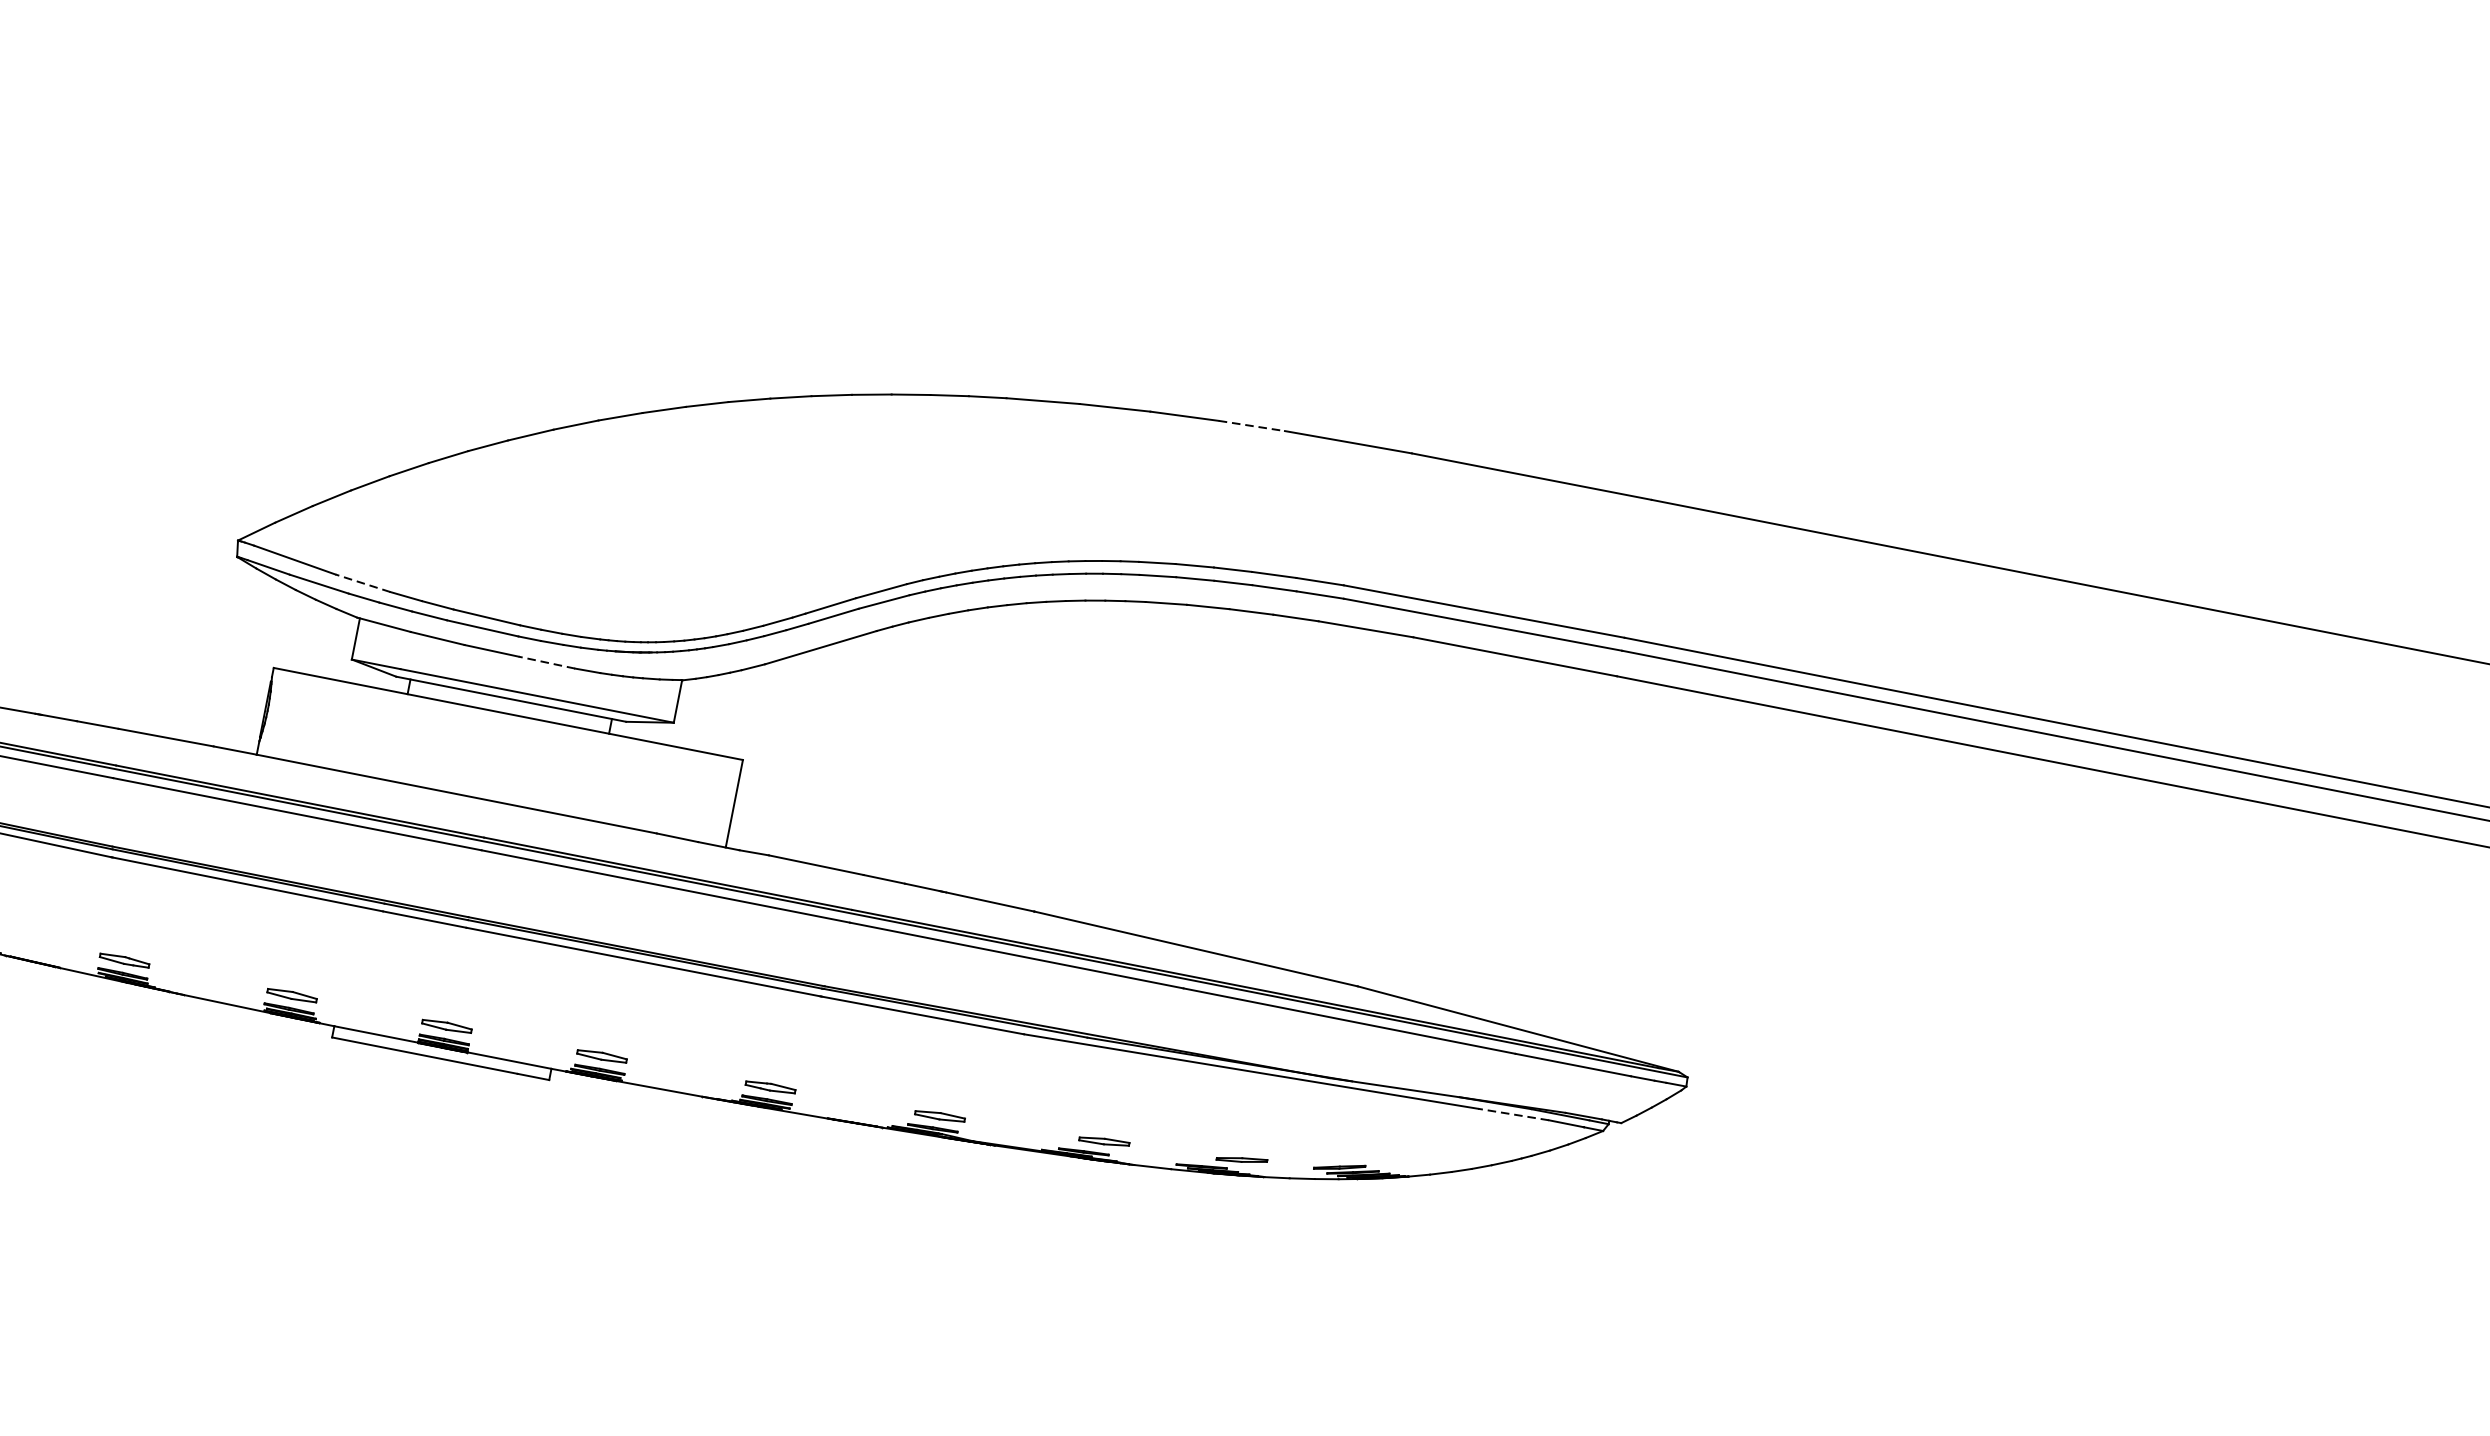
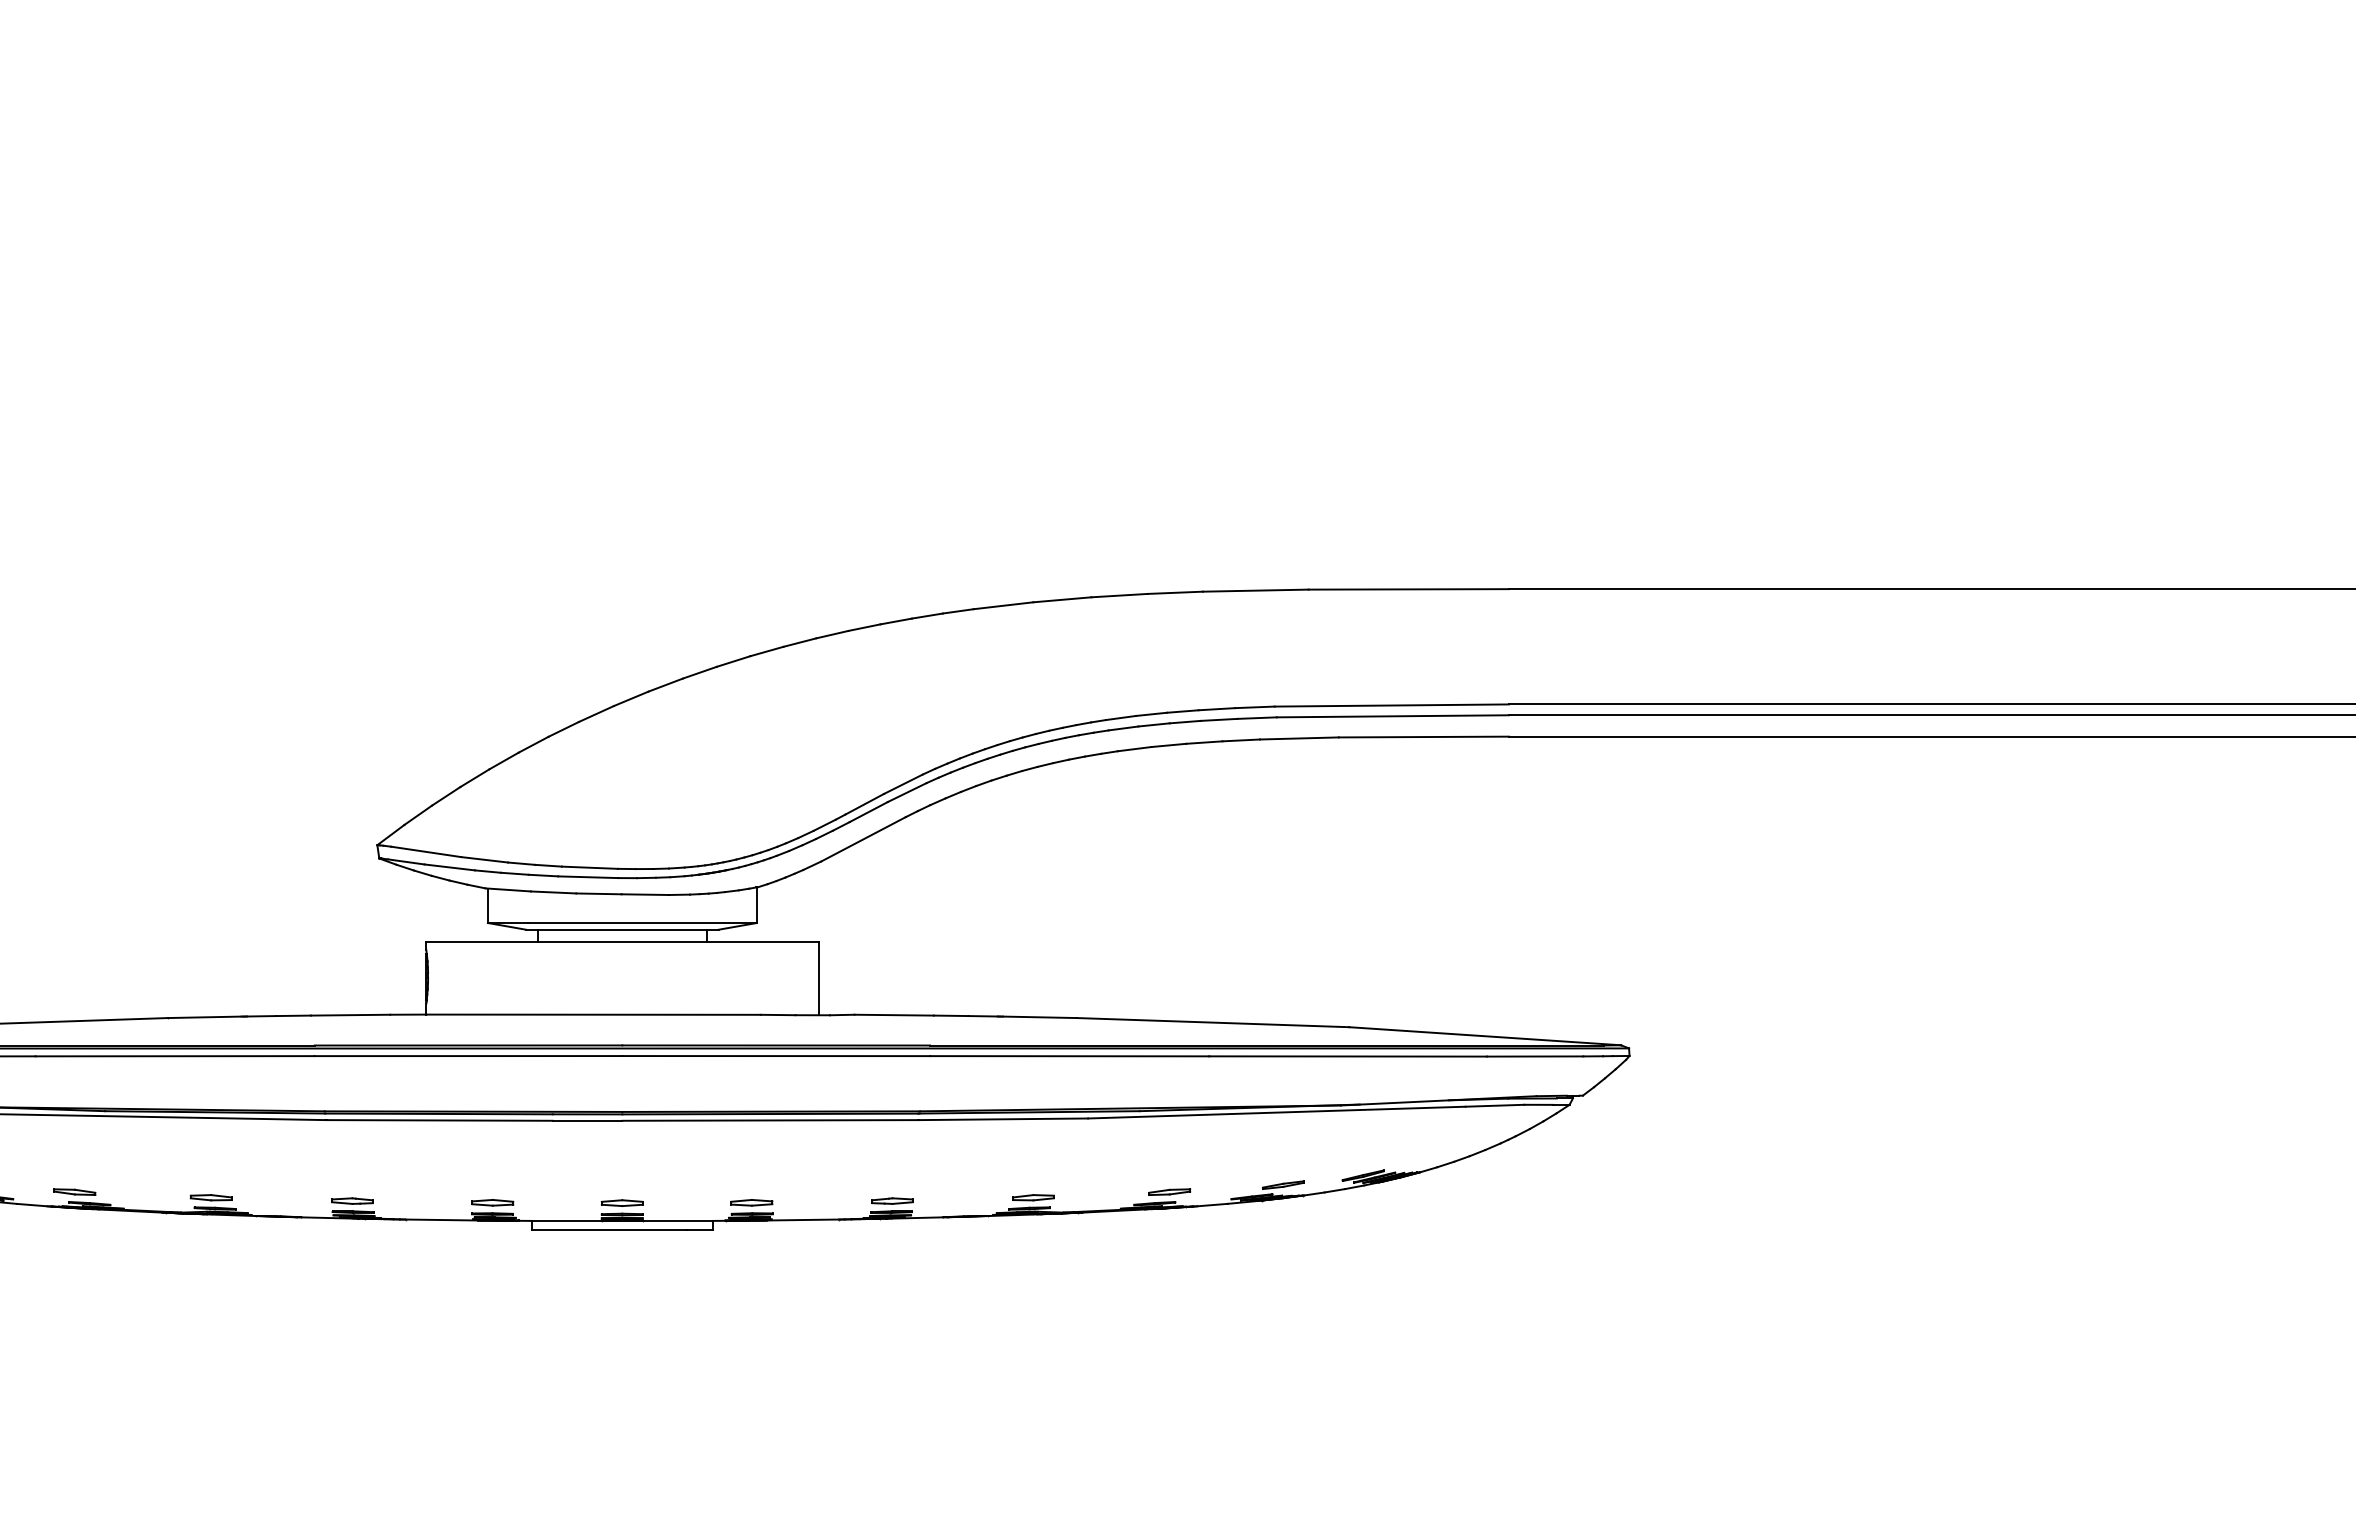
line: (1252, 425) -> (1175, 592), dashed -> solid
line: (362, 582) -> (484, 859), dashed -> solid
line: (547, 662) -> (645, 894), dashed -> solid
line: (1513, 1114) -> (1494, 1105), dashed -> solid

